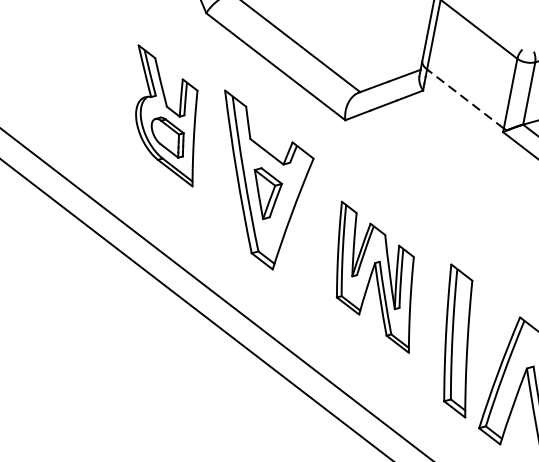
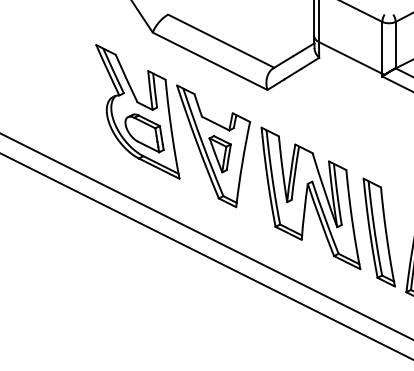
line: (465, 98) -> (350, 57), dashed -> solid
part: (165, 115) -> (137, 111), size x1.43
part: (374, 277) -> (310, 198), size x1.43

